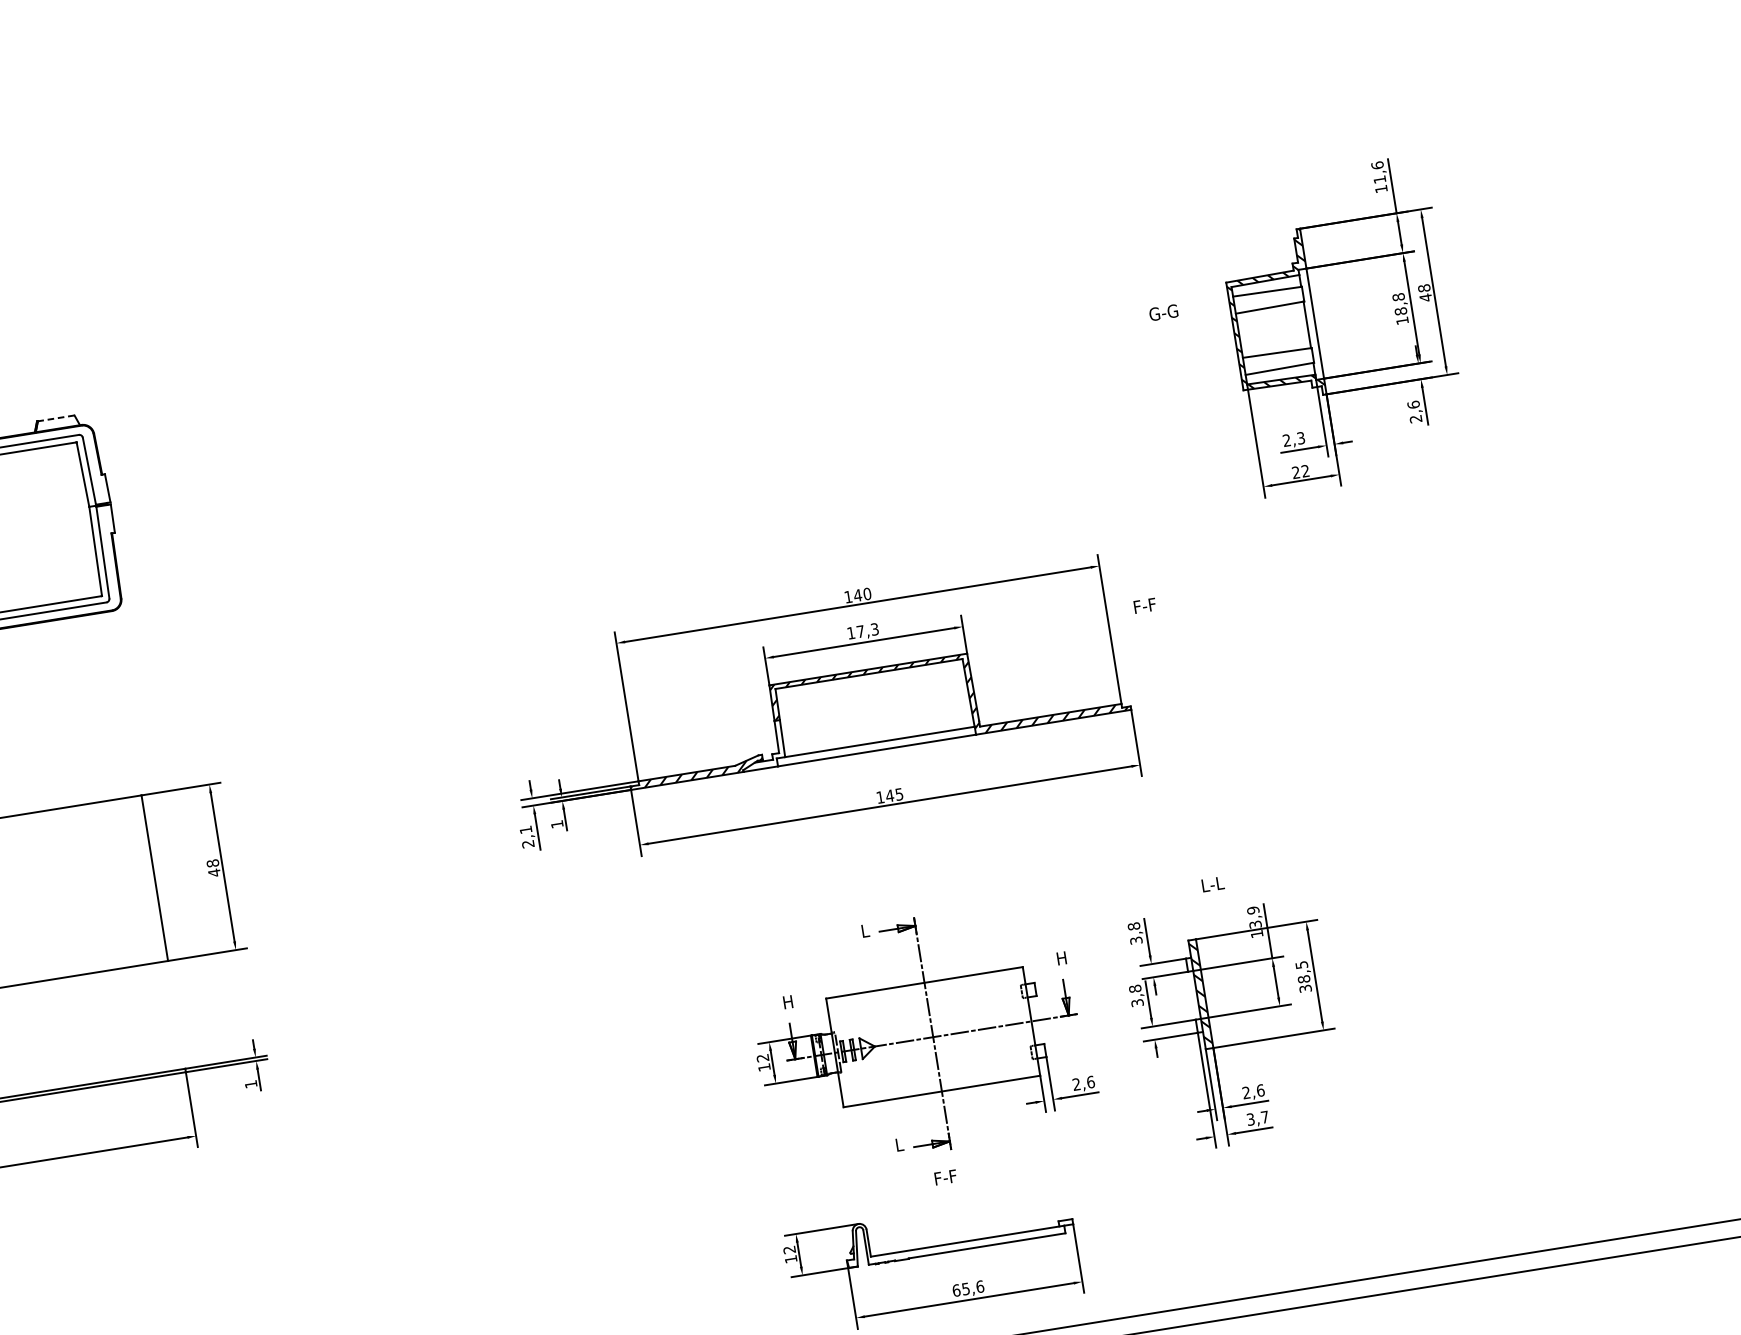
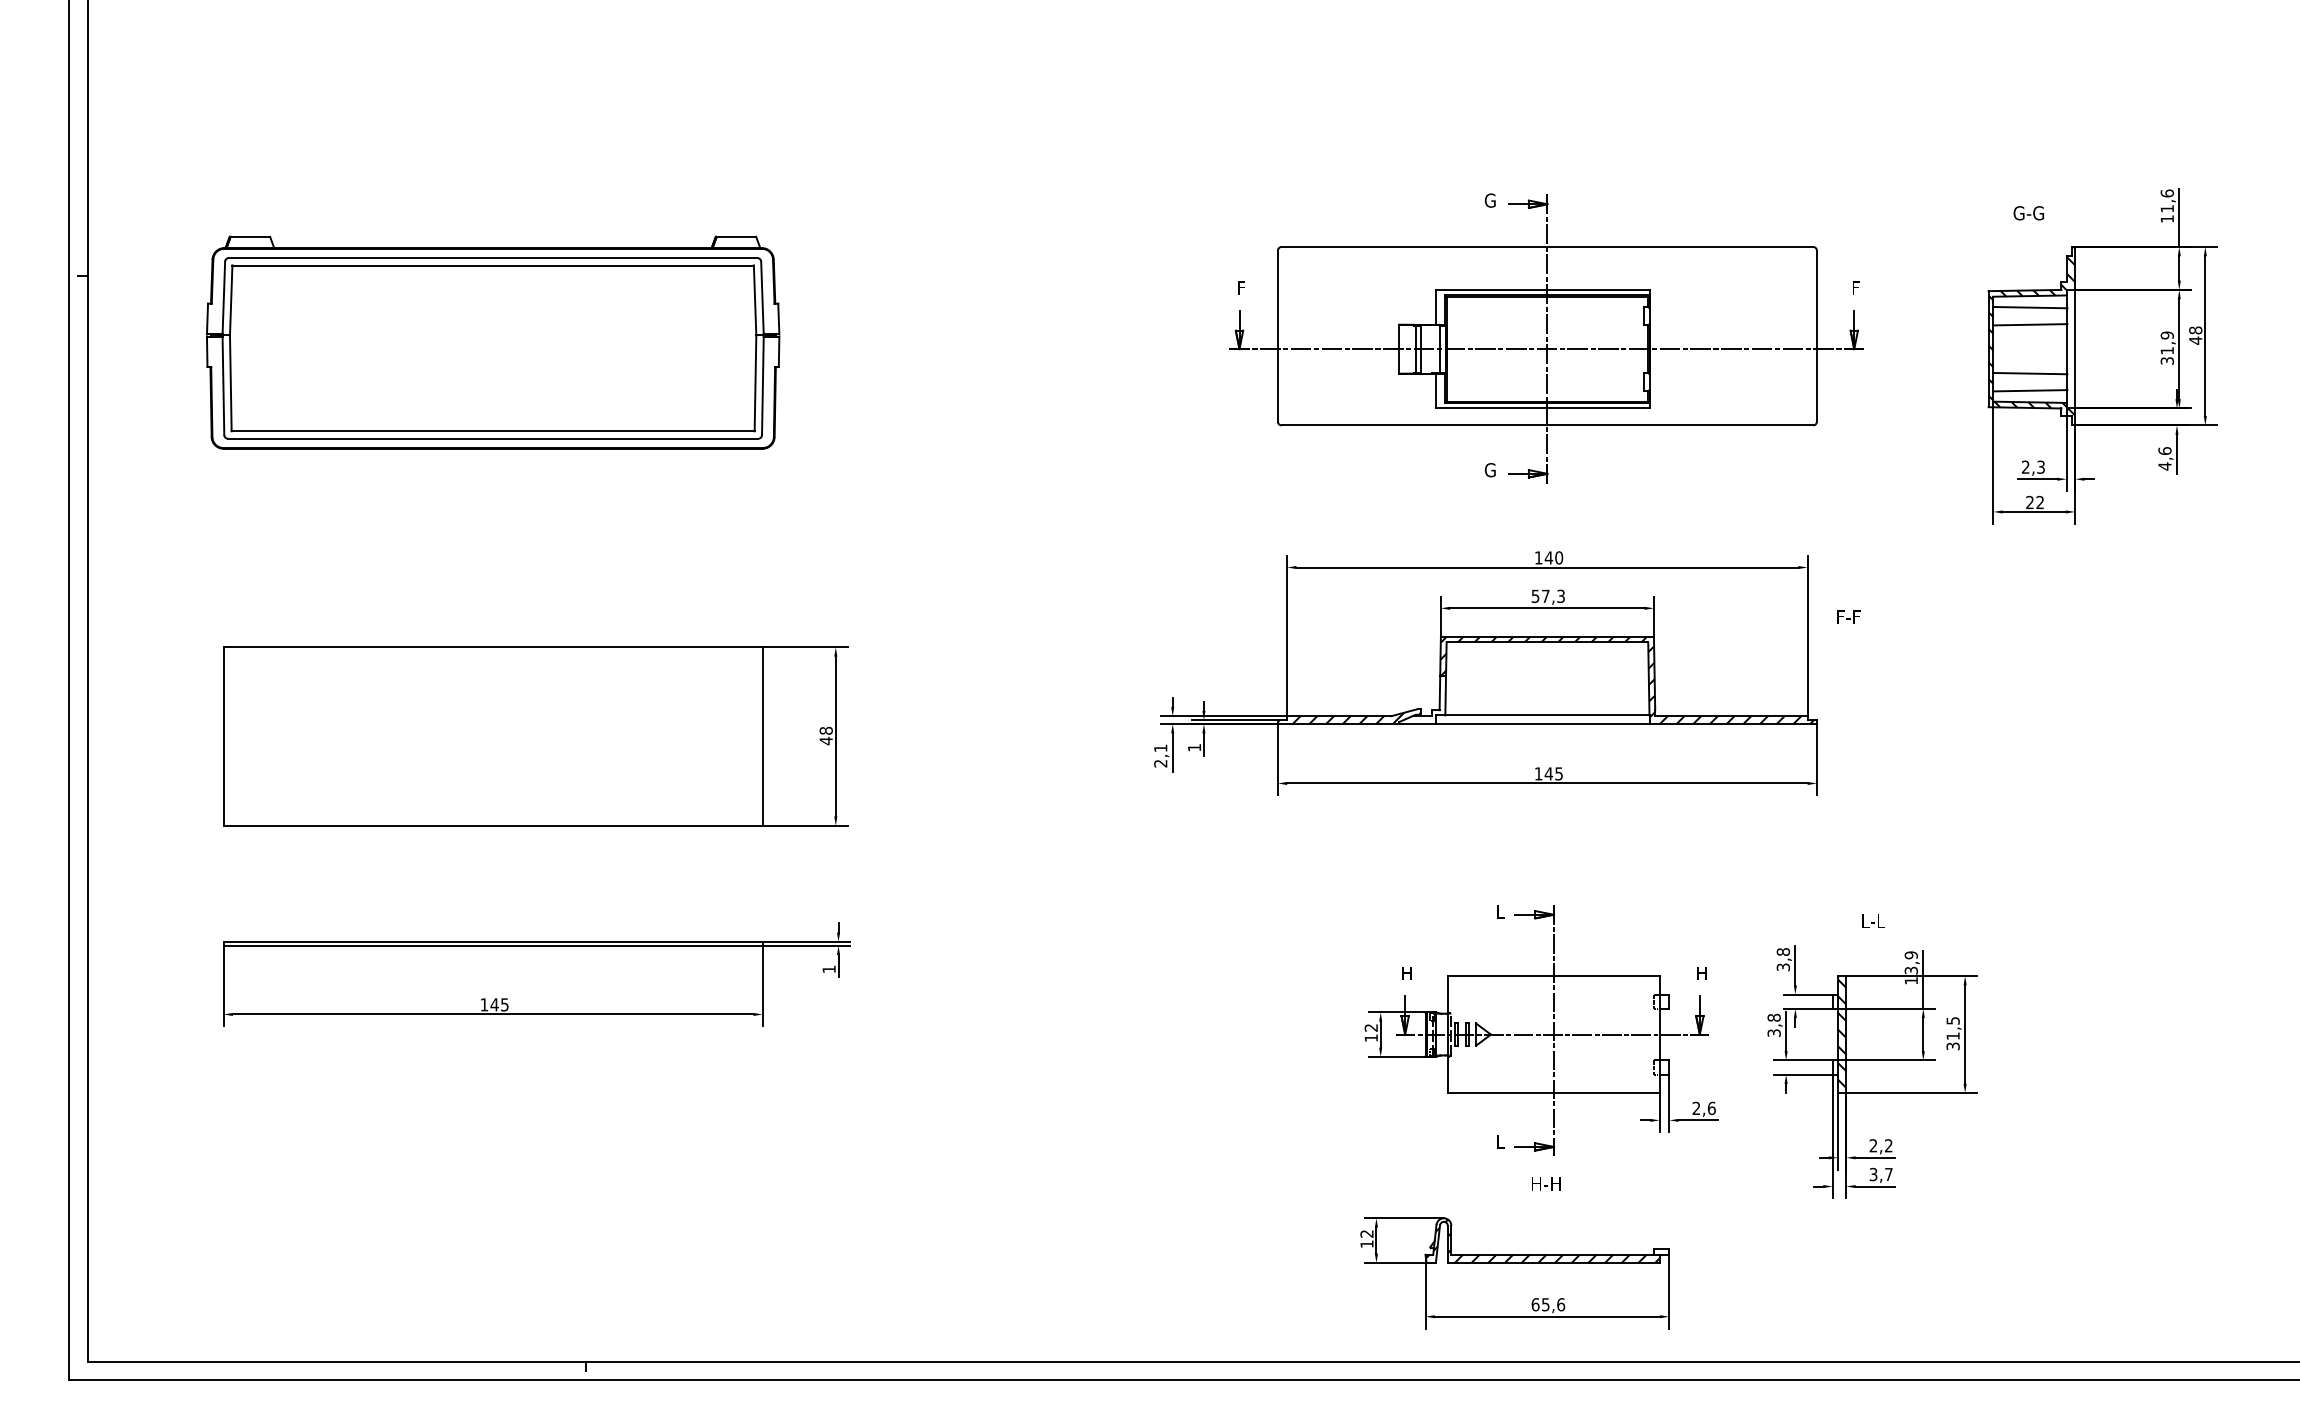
text: (1399, 308) -> (2166, 347), 18,8 -> 31,9
text: (1163, 313) -> (2028, 213), moved
part: (823, 392) -> (1546, 338), added
line: (56, 418) -> (736, 236), dashed -> solid
text: (1415, 419) -> (2164, 466), 2,6 -> 4,6
text: (851, 633) -> (1535, 596), 17,3 -> 57,3
text: (1303, 979) -> (1952, 1036), 38,5 -> 31,5
text: (1260, 1090) -> (1888, 1145), 2,6 -> 2,2
text: (948, 1176) -> (1546, 1183), F-F -> H-H
hatch: (953, 1230) -> (1542, 1241), added

